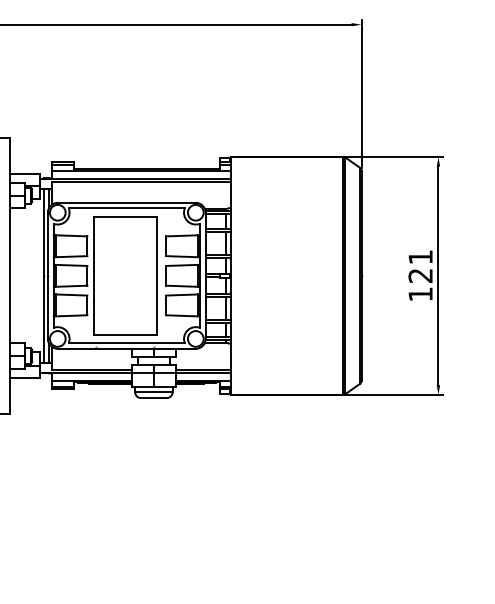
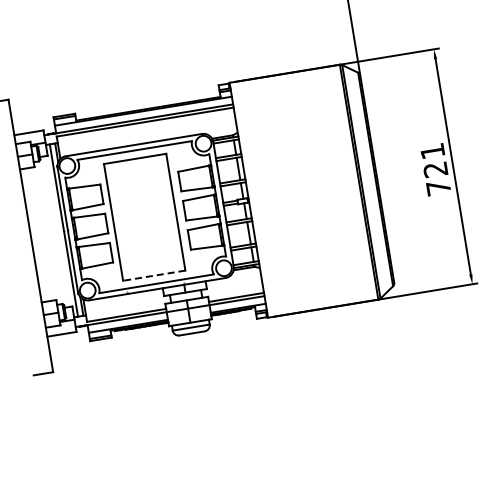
text: (420, 294) -> (438, 188), 121 -> 721
line: (125, 335) -> (154, 276), solid -> dashed

